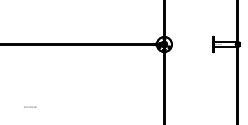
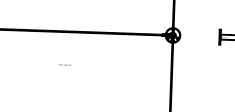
text: (30, 106) -> (65, 64), moved

